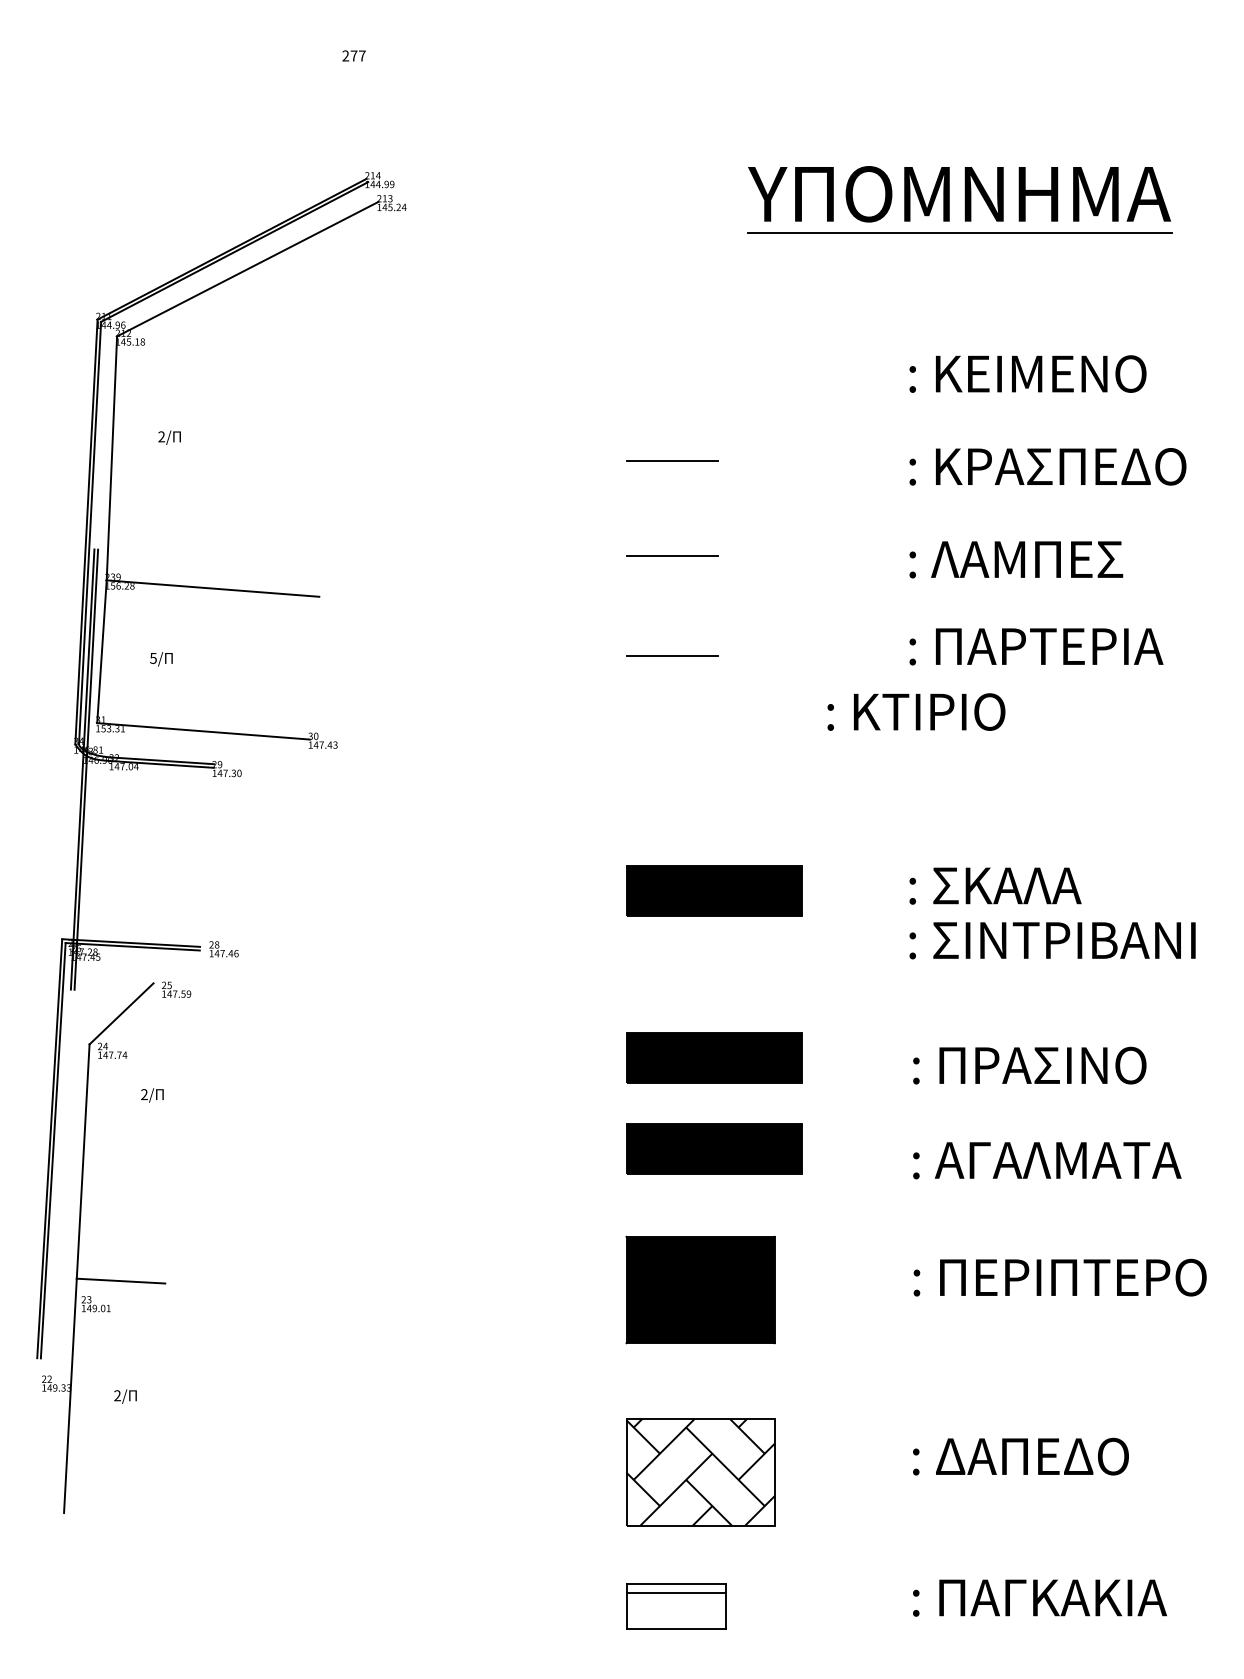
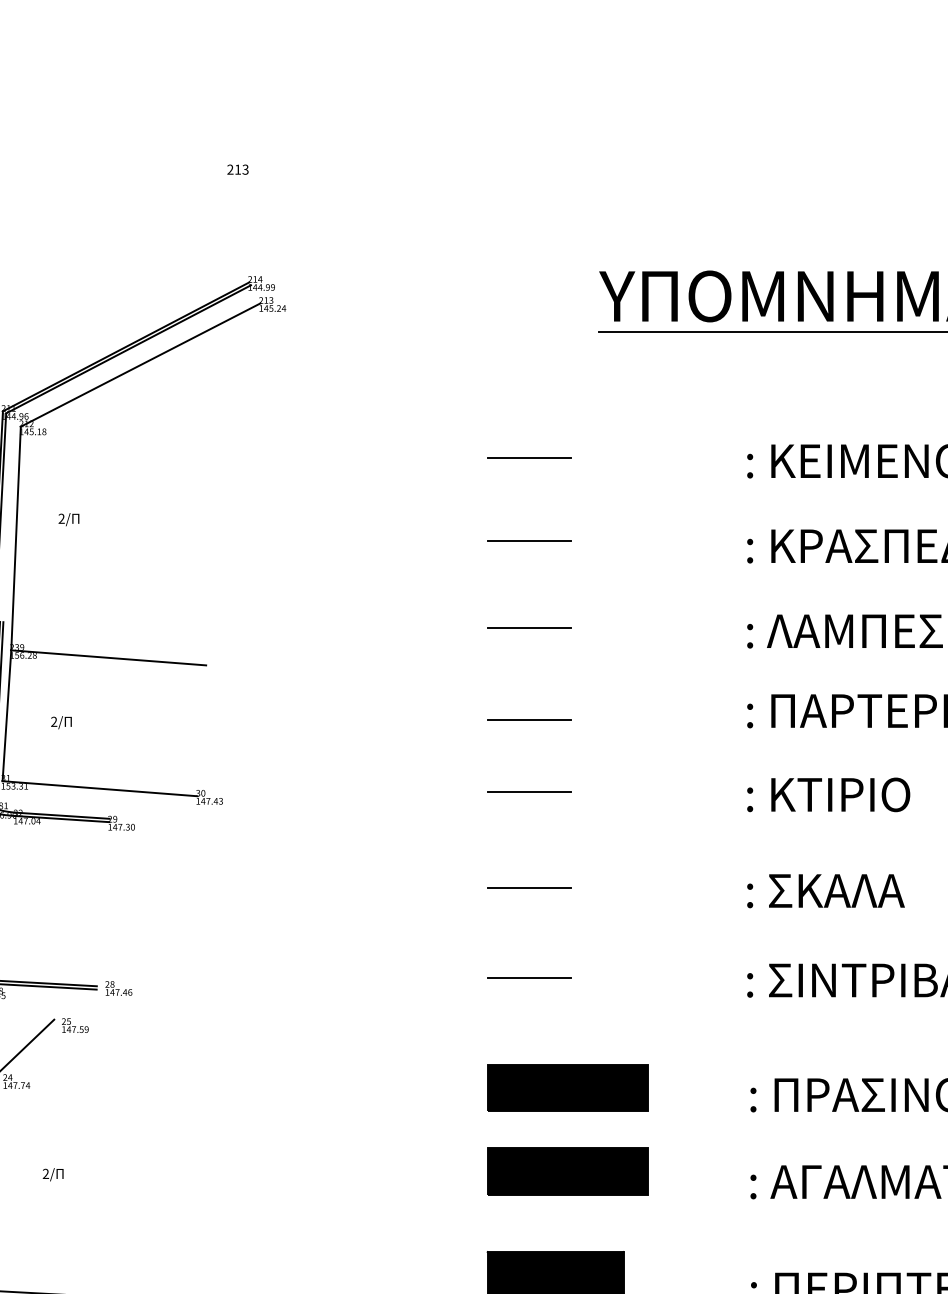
text: (357, 55) -> (241, 169), 277 -> 213
line: (671, 370) -> (528, 457), added
text: (153, 657) -> (54, 721), 5/ -> 2/
text: (916, 711) -> (828, 794), moved
line: (671, 735) -> (528, 792), added
line: (671, 839) -> (528, 887), added
text: (995, 885) -> (825, 890), moved
part: (714, 890) -> (568, 934), removed
line: (671, 937) -> (528, 977), added
text: (152, 1095) -> (53, 1174), moved

